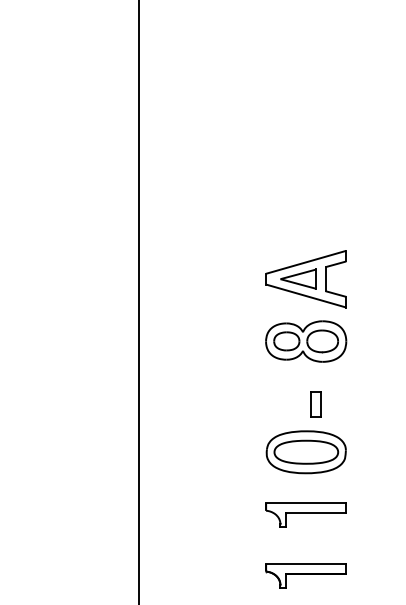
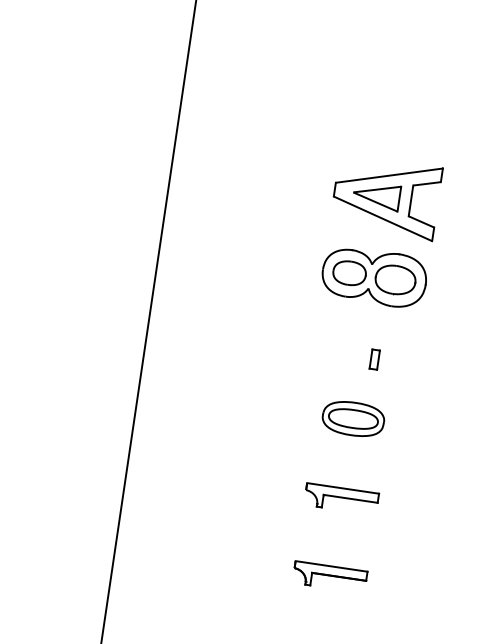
part: (315, 404) -> (374, 359), size x0.6
part: (305, 452) -> (352, 419), size x0.6
part: (305, 514) -> (340, 498), size x0.7
part: (305, 575) -> (329, 576), size x0.7

